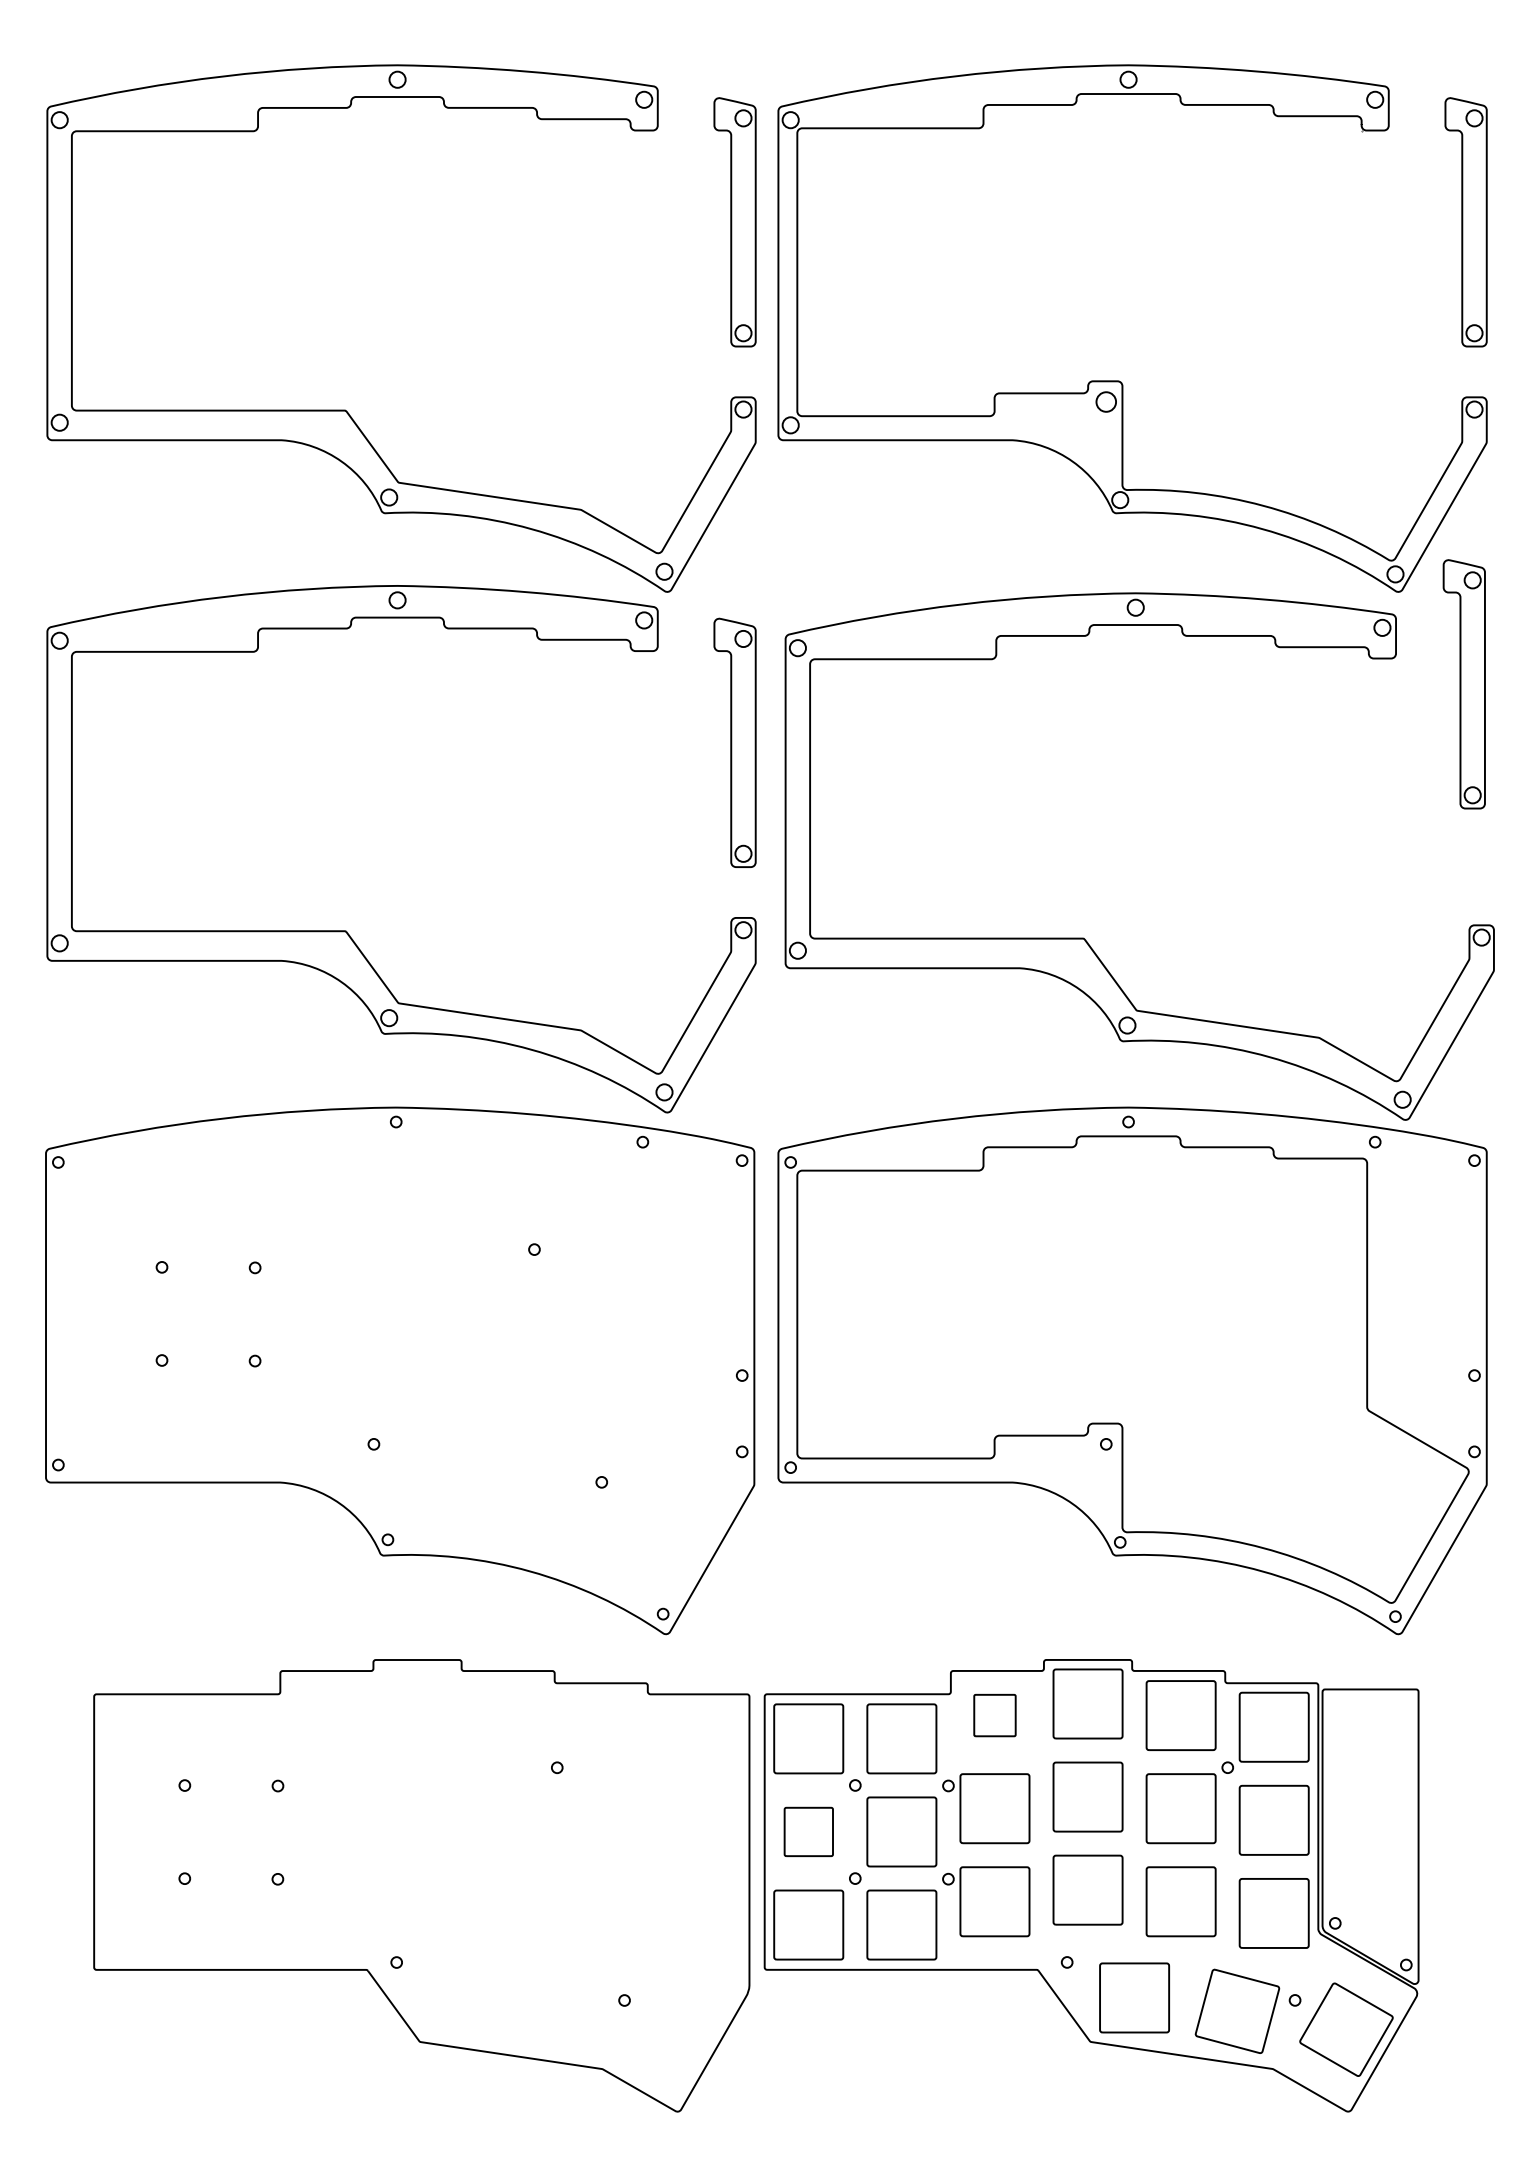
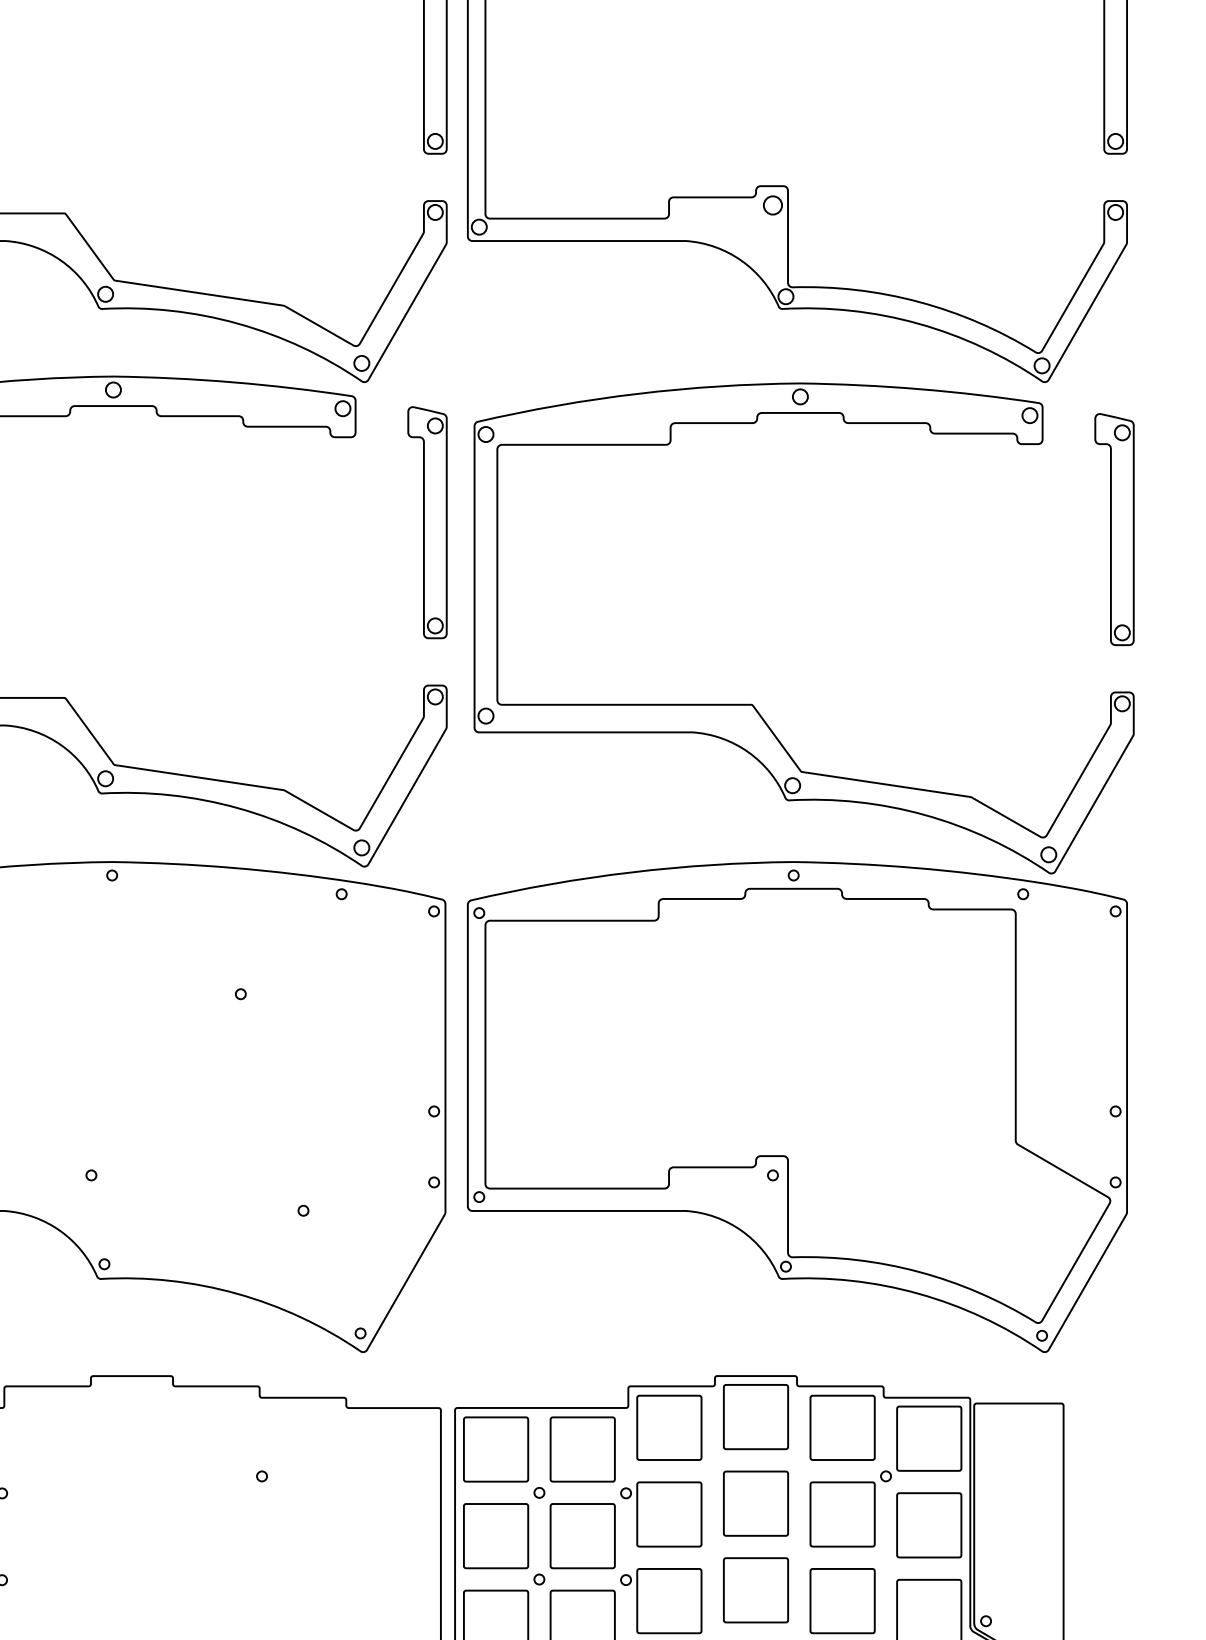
part: (1463, 684) -> (1113, 529), moved
part: (994, 1715) -> (668, 1427), size x1.67
part: (808, 1831) -> (495, 1535), size x1.43

